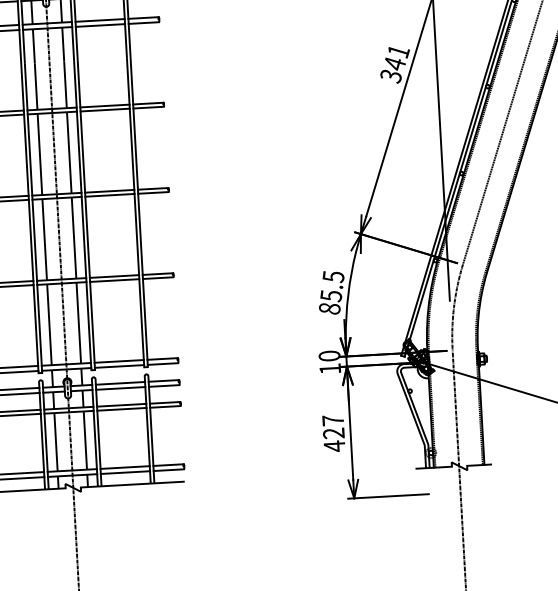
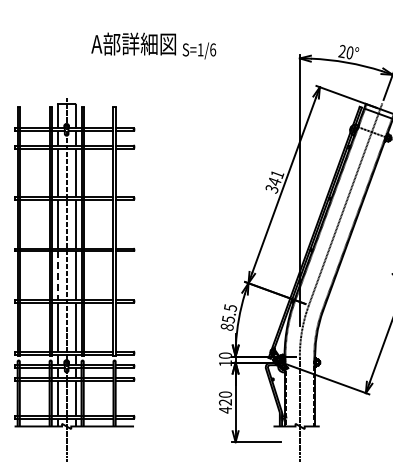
line: (44, 238) -> (57, 275), solid -> dashed
text: (333, 420) -> (225, 394), 427 -> 420

